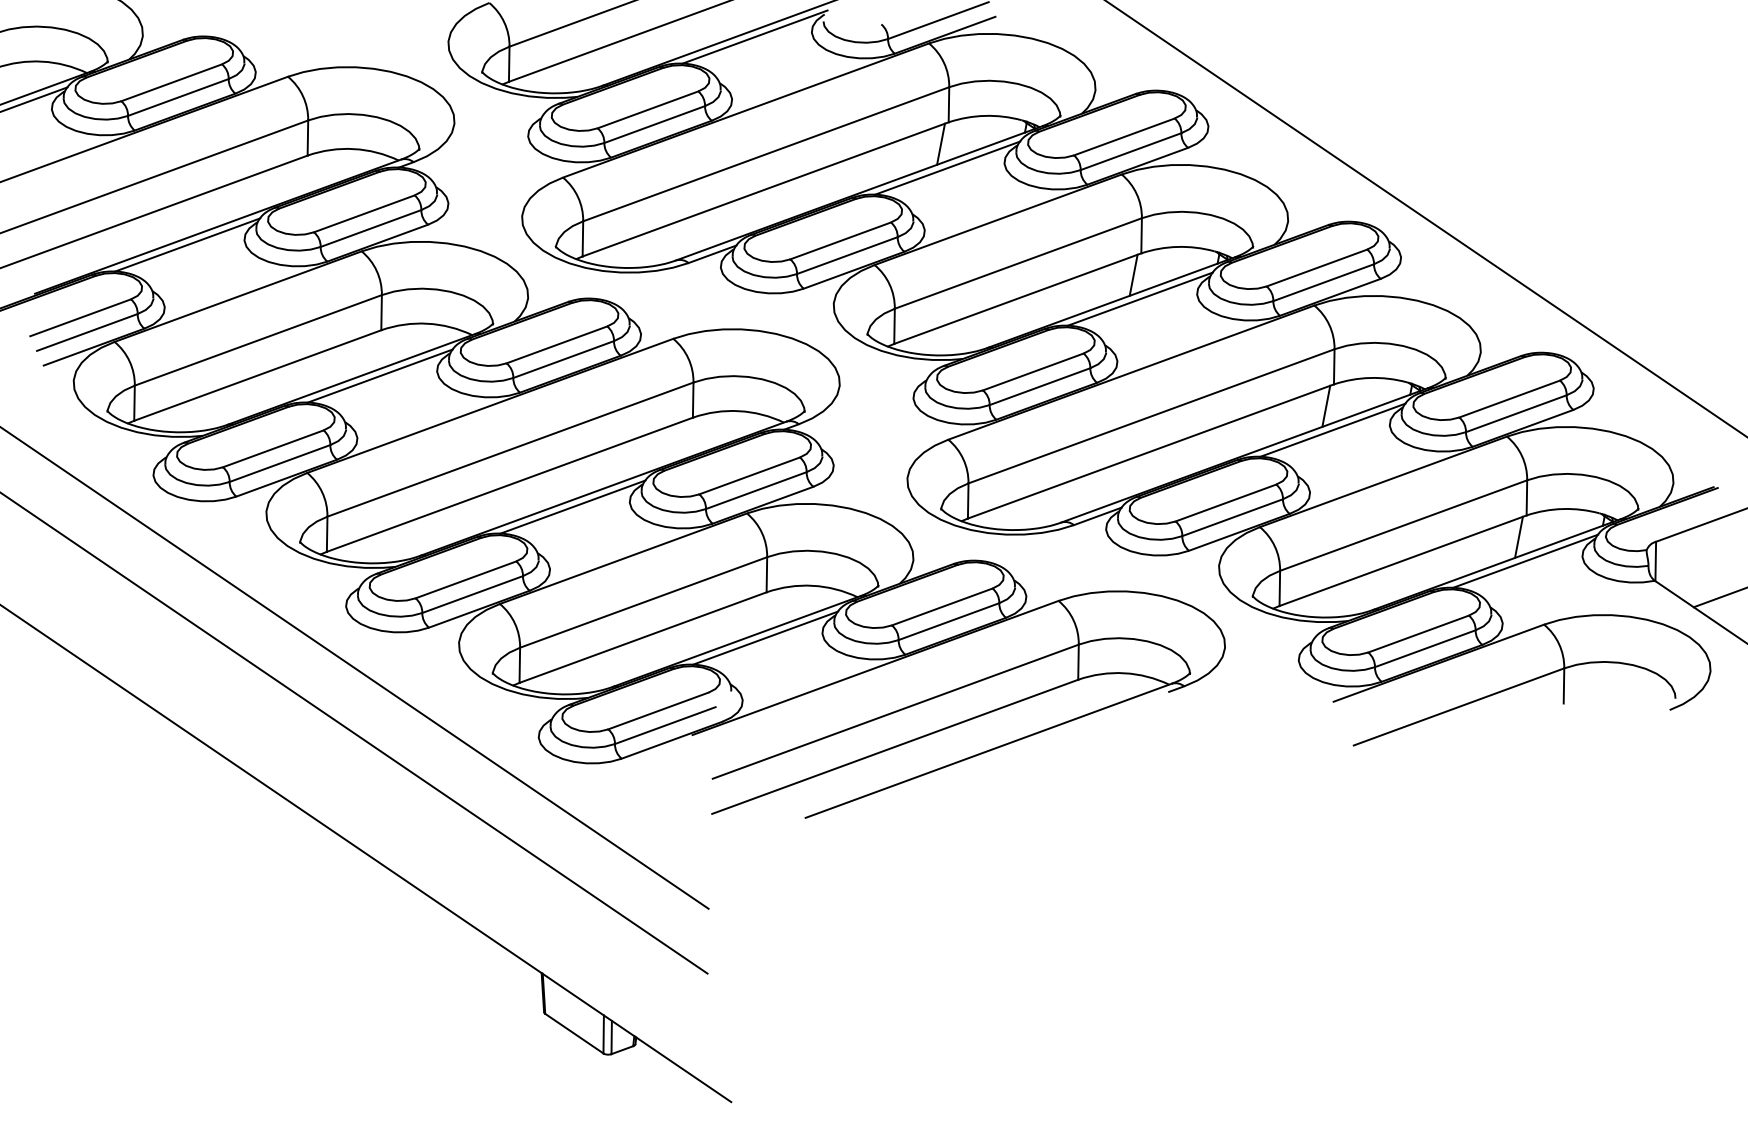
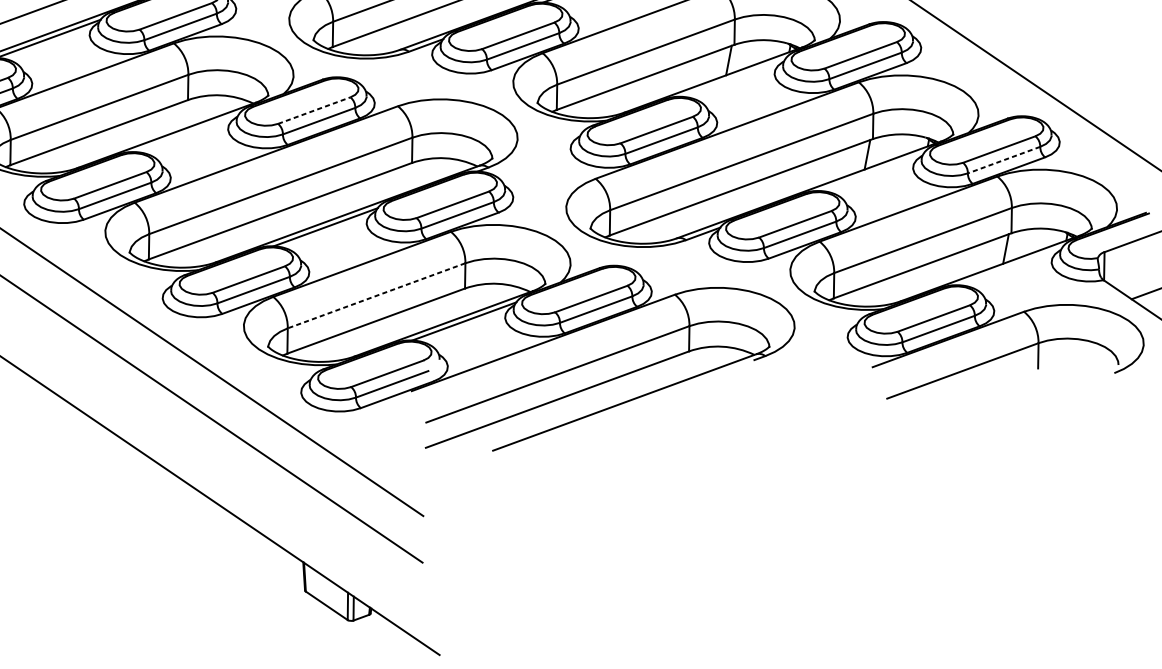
line: (1139, 298) -> (733, 77), removed
line: (556, 344) -> (313, 110), solid -> dashed
line: (379, 375) -> (186, 132), removed
line: (1516, 413) -> (1004, 159), solid -> dashed
line: (1332, 429) -> (871, 171), removed
line: (1525, 560) -> (1010, 265), removed
line: (643, 602) -> (376, 295), solid -> dashed

